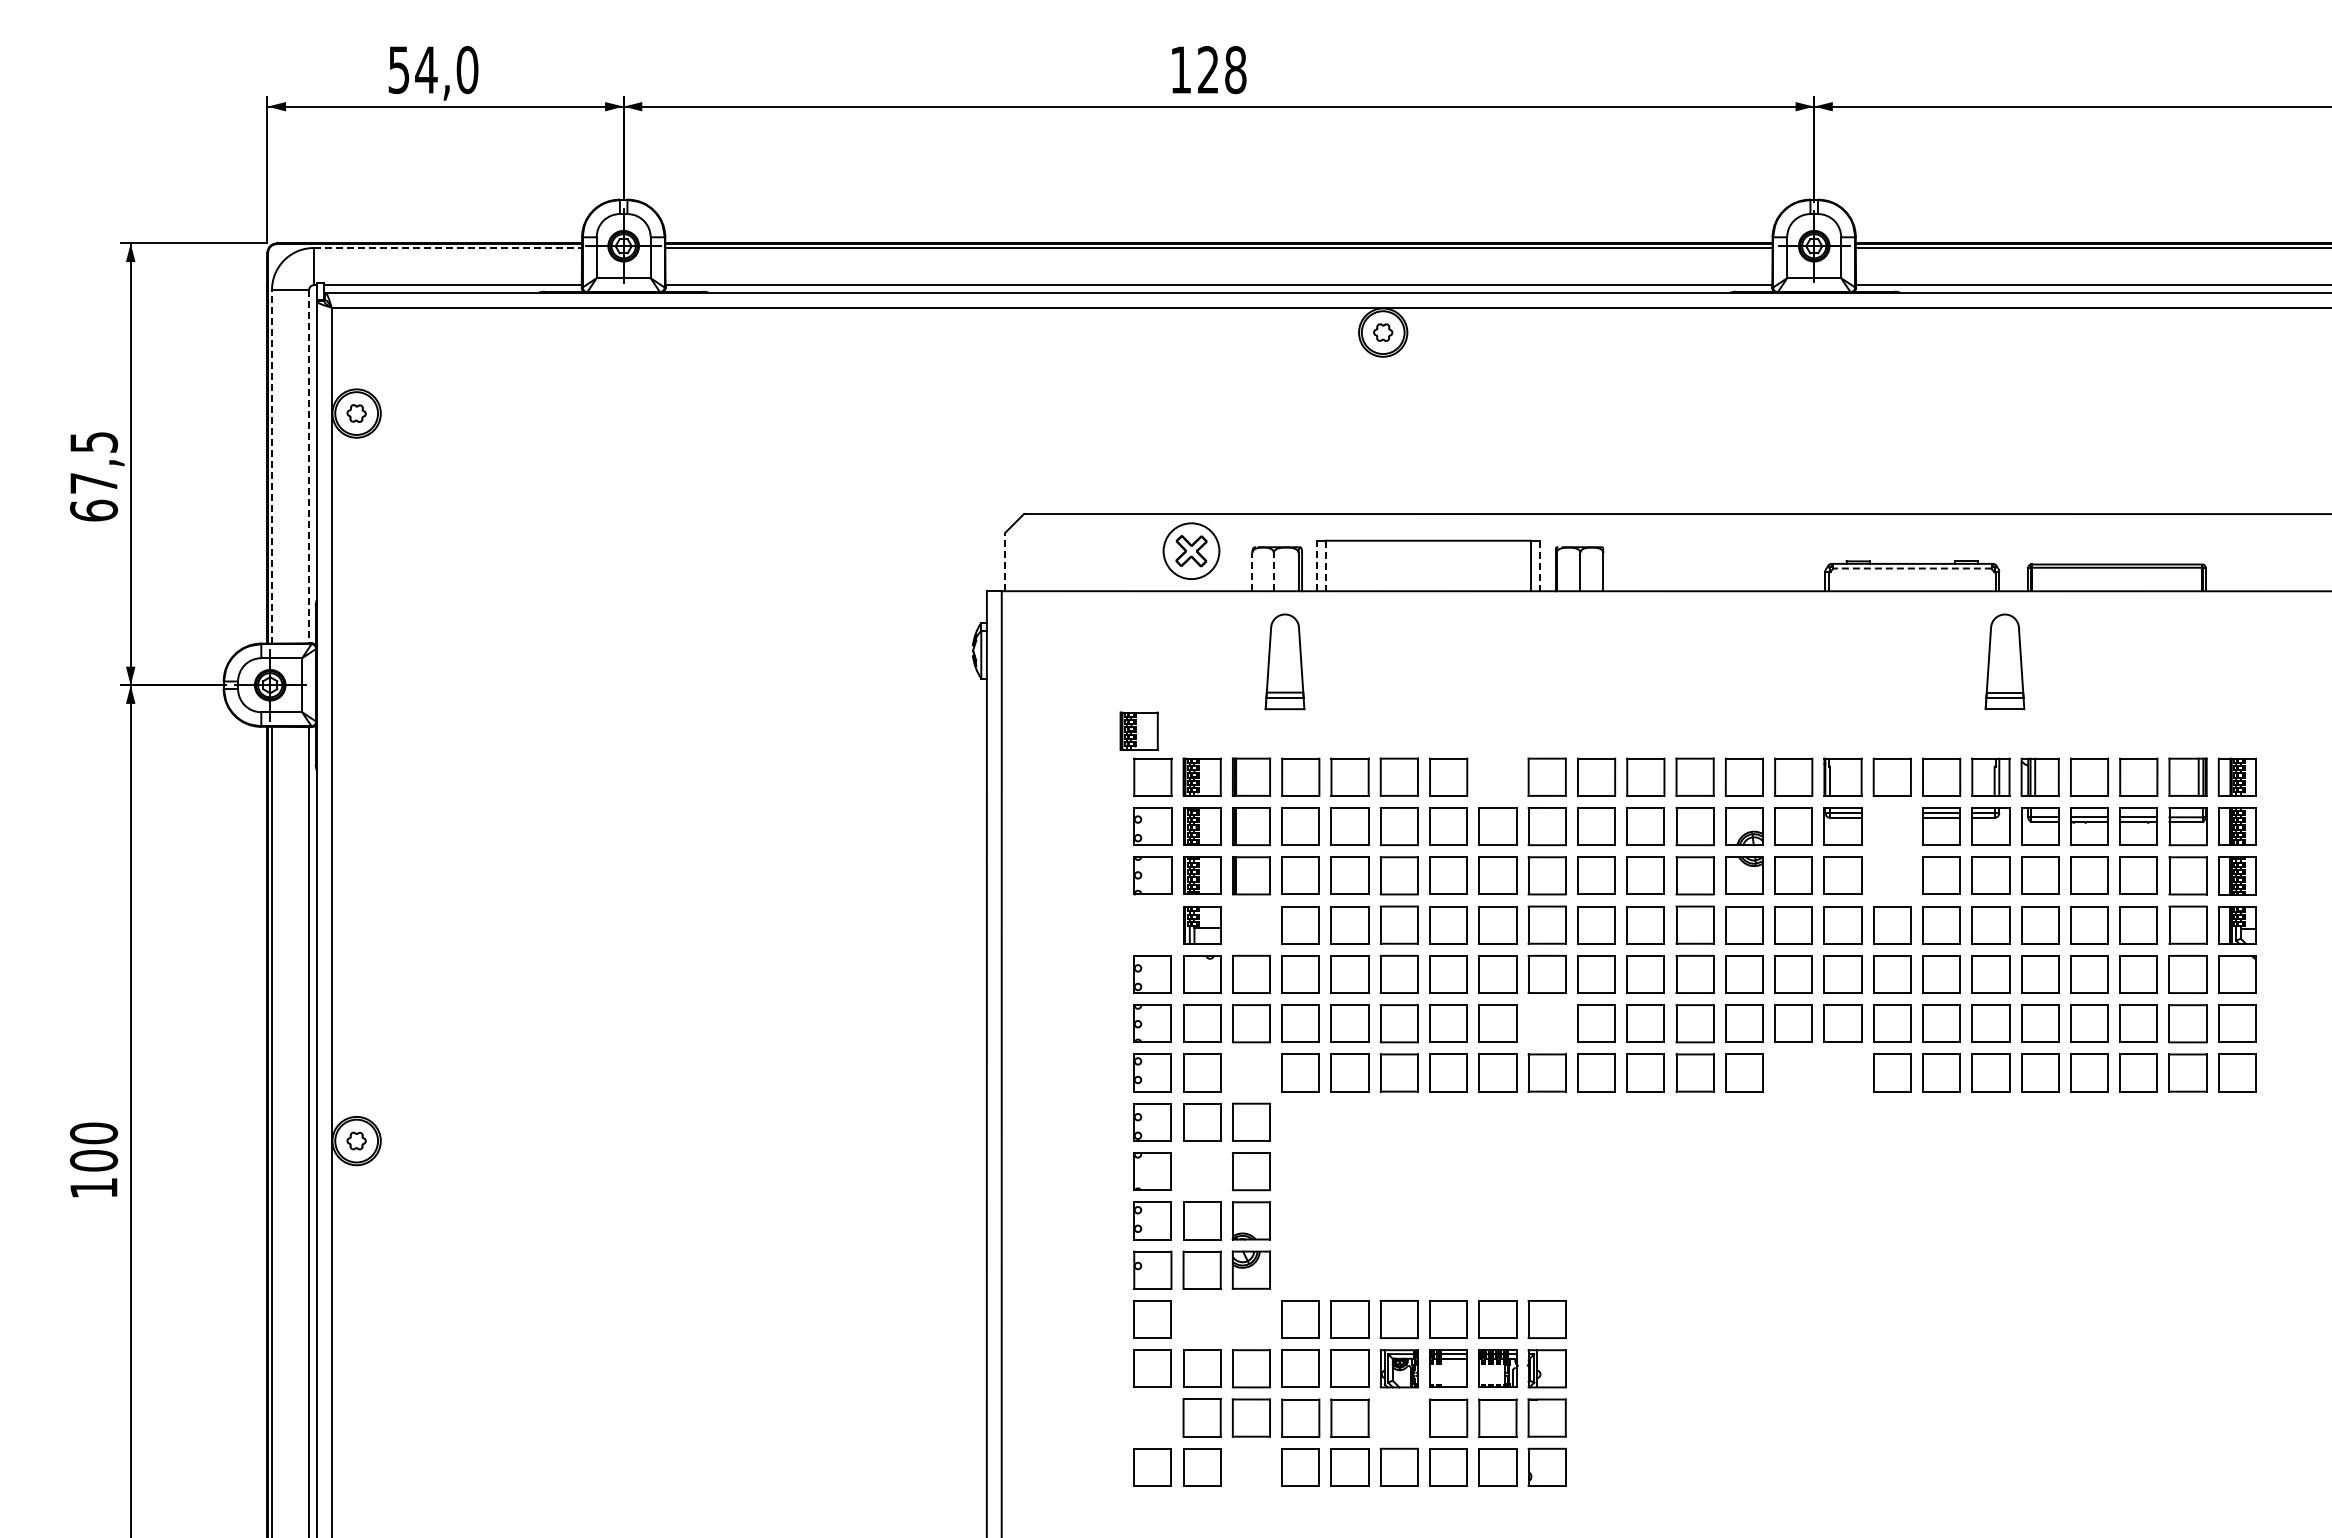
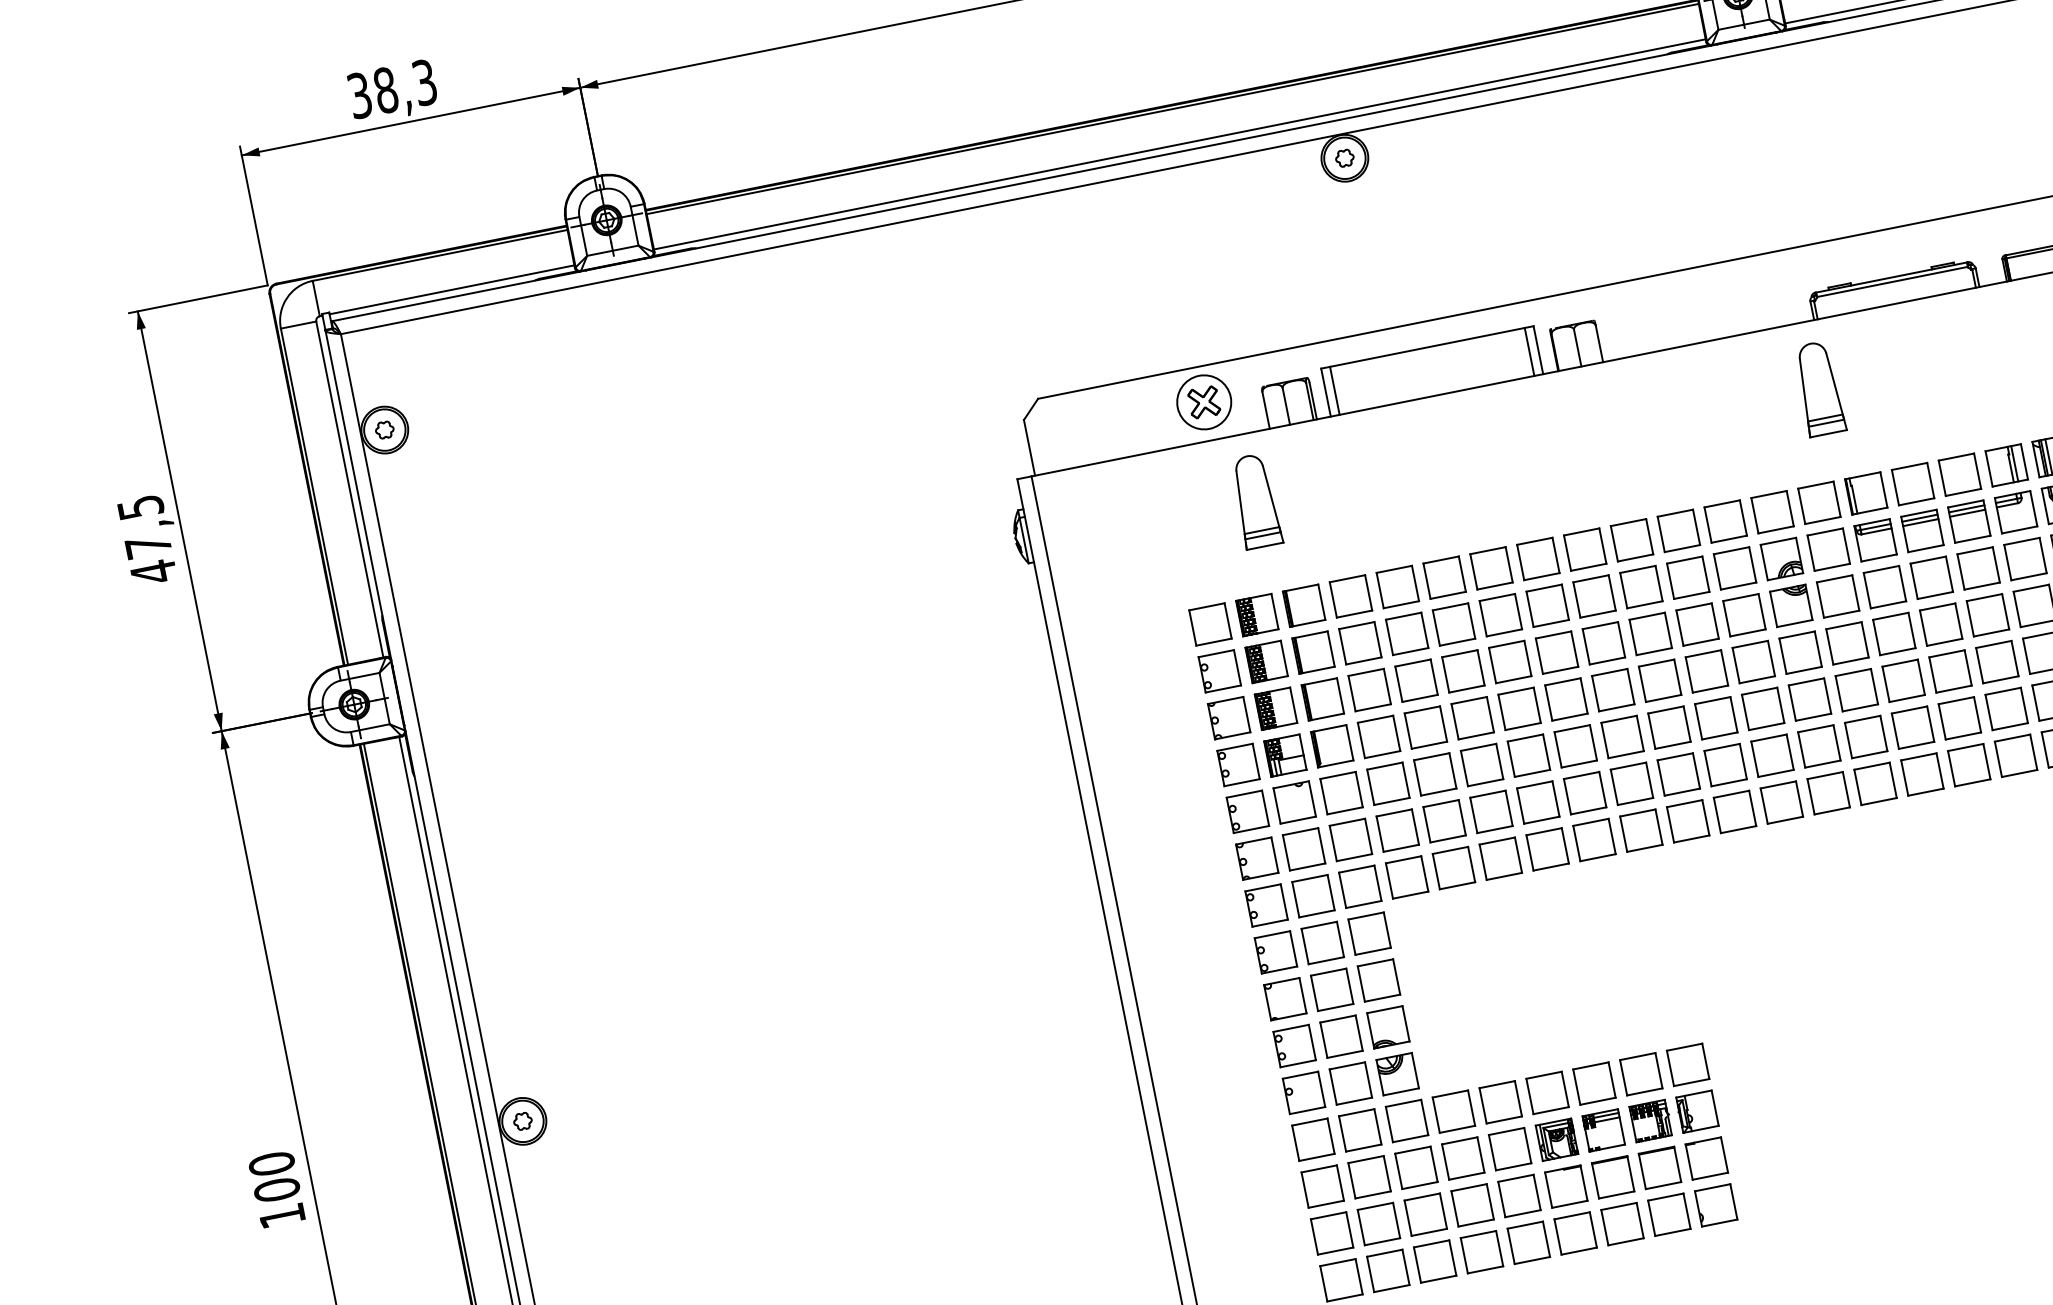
text: (433, 70) -> (392, 89), 54,0 -> 38,3
line: (448, 248) -> (440, 255), dashed -> solid
line: (272, 466) -> (314, 496), dashed -> solid
line: (309, 466) -> (350, 489), dashed -> solid
text: (94, 510) -> (154, 571), 67,5 -> 47,5
line: (1005, 561) -> (1029, 447), dashed -> solid
line: (1316, 565) -> (1325, 392), dashed -> solid
line: (1326, 566) -> (1335, 391), dashed -> solid
line: (1540, 566) -> (1538, 350), dashed -> solid
line: (1912, 568) -> (1892, 281), dashed -> solid
line: (1252, 571) -> (1266, 410), dashed -> solid
line: (1273, 571) -> (1286, 406), dashed -> solid
part: (1284, 661) -> (1255, 501), moved
part: (2004, 661) -> (1819, 388), moved
part: (1138, 730) -> (1187, 582), removed
part: (1497, 776) -> (1537, 558), added
part: (1892, 826) -> (1922, 530), added
part: (1892, 875) -> (1931, 577), added
part: (1250, 924) -> (1331, 745), added
part: (1152, 925) -> (1238, 765), added
part: (1546, 1023) -> (1631, 783), added
part: (1251, 1072) -> (1360, 886), added
part: (1793, 1072) -> (1875, 783), added
part: (1842, 1072) -> (1921, 774), added
part: (1202, 1171) -> (1332, 989), added
part: (1202, 1319) -> (1360, 1130), added
part: (1251, 1319) -> (1407, 1121), added
part: (1152, 1417) -> (1331, 1232), added
part: (1398, 1417) -> (1565, 1186), added
part: (1251, 1466) -> (1435, 1260), added

